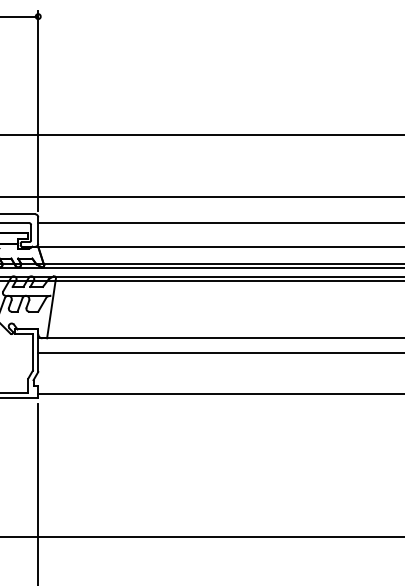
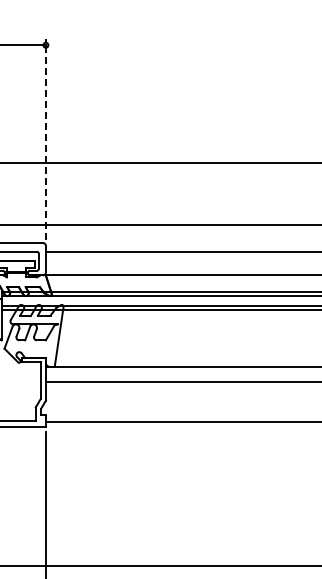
line: (38, 110) -> (46, 139), solid -> dashed

